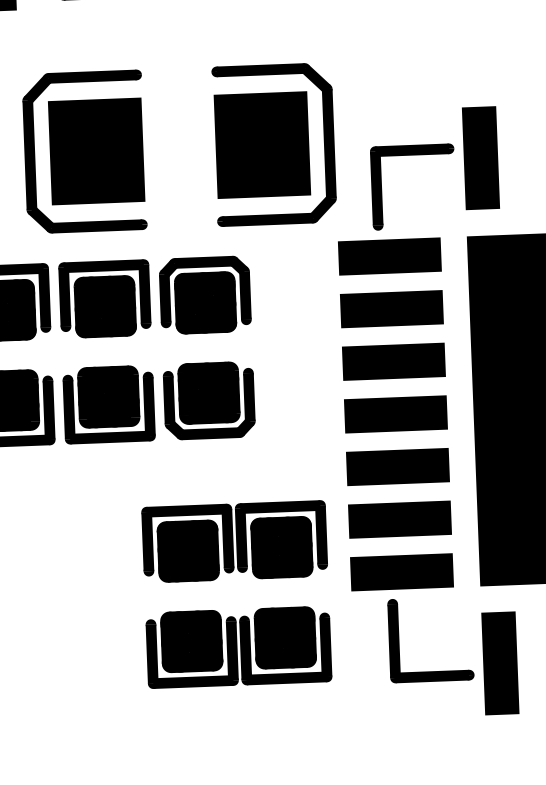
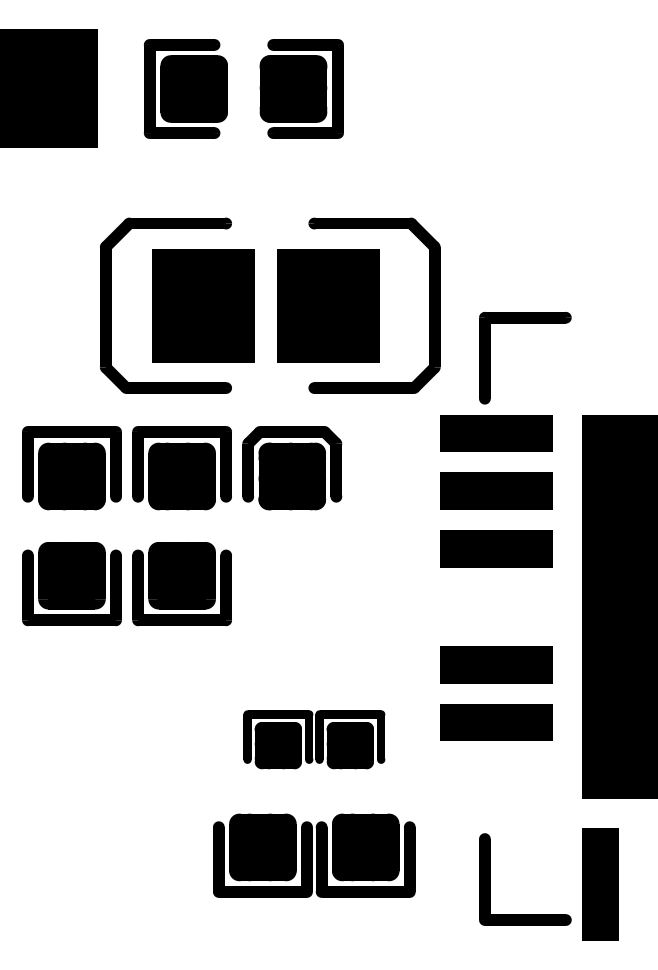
part: (262, 144) -> (328, 305), moved
part: (96, 151) -> (203, 305), moved
part: (480, 158) -> (600, 329), removed
part: (209, 401) -> (292, 584), removed
part: (395, 414) -> (496, 606), removed
part: (234, 541) -> (314, 739), size x0.7
part: (402, 572) -> (496, 780), removed
part: (399, 640) -> (490, 879), moved

